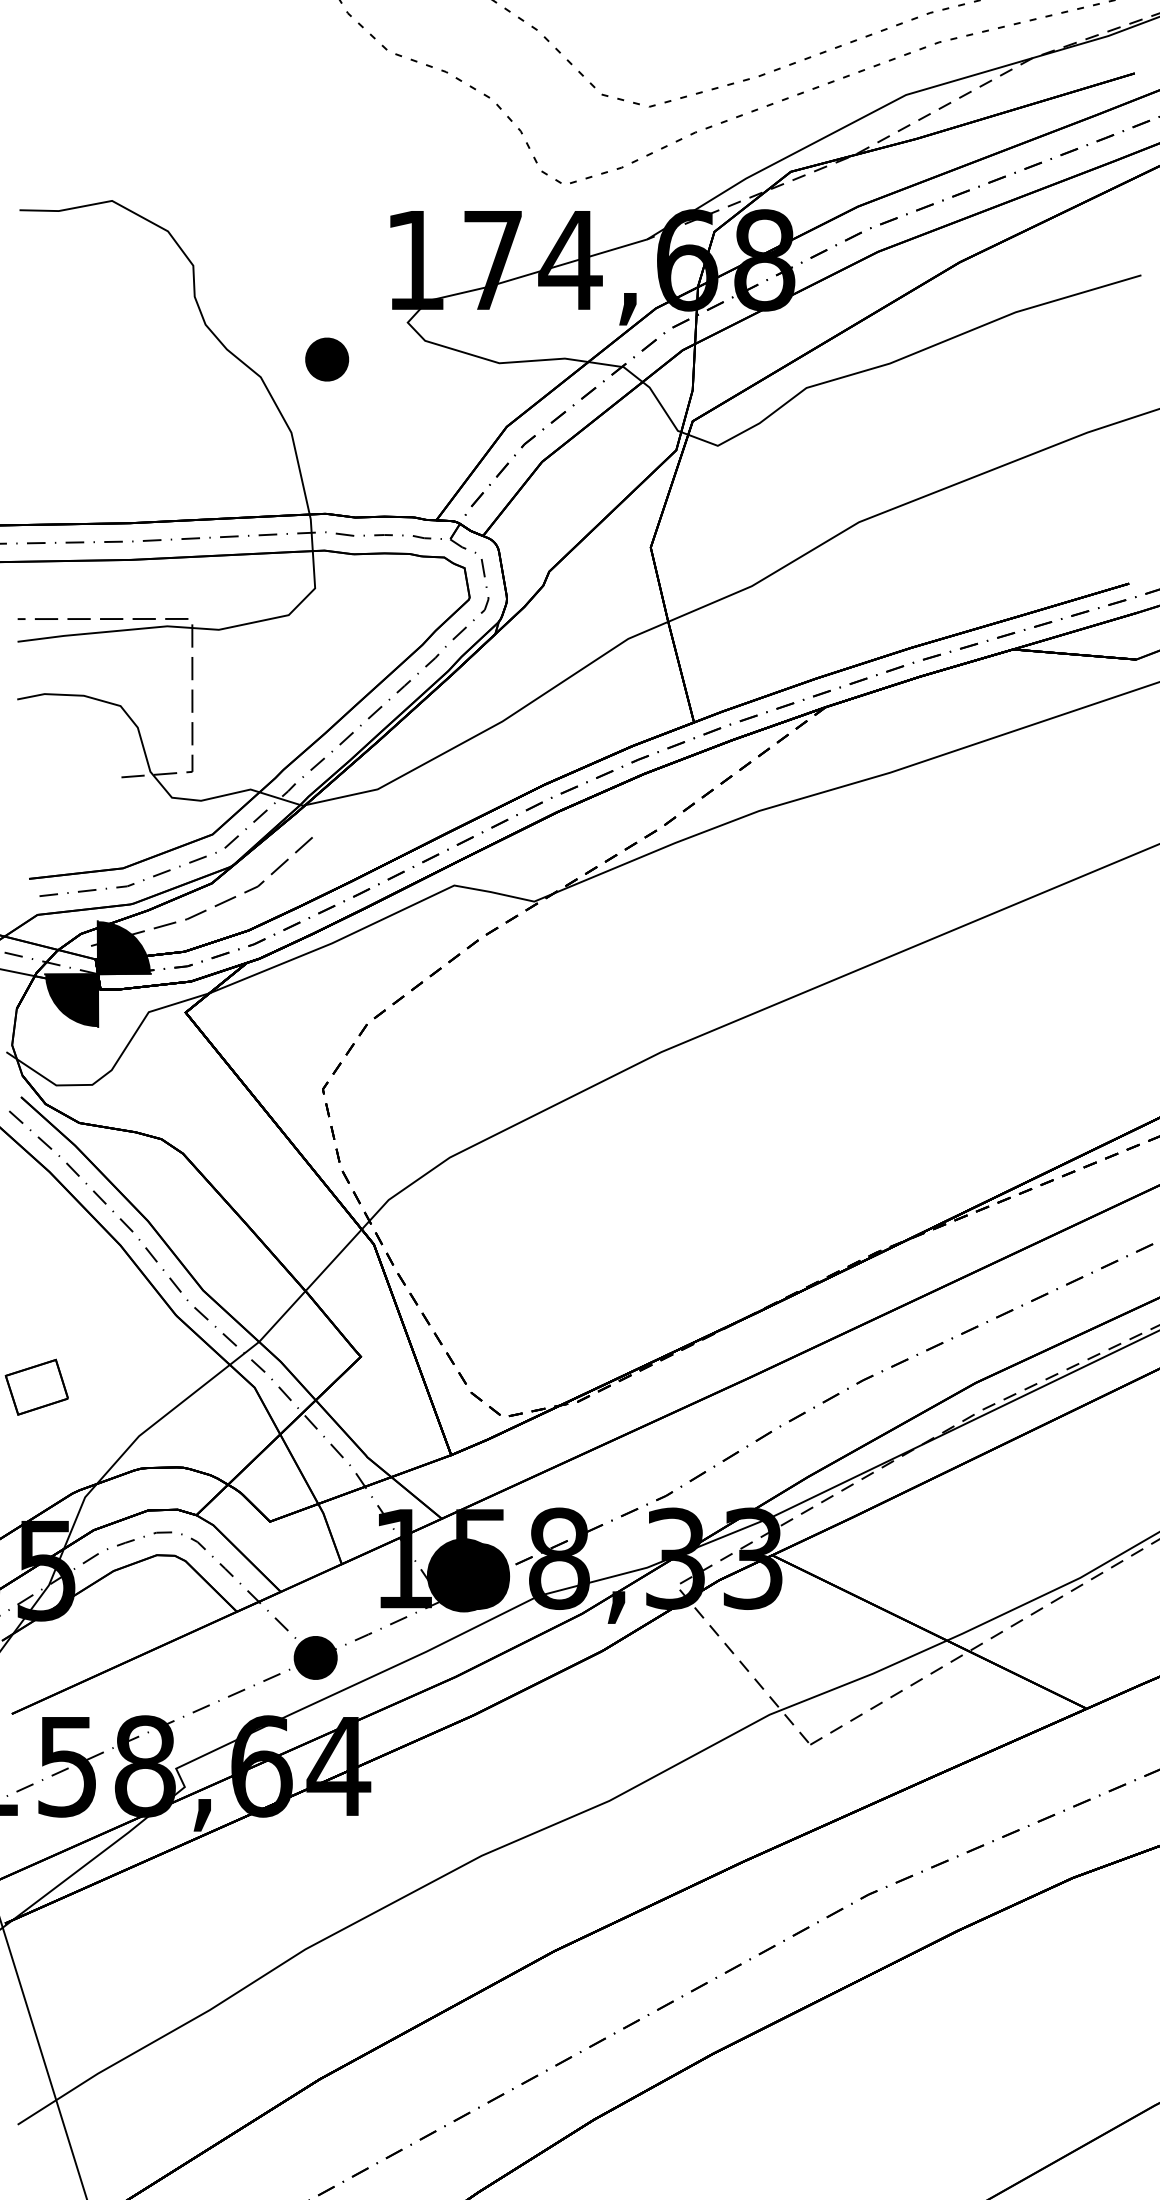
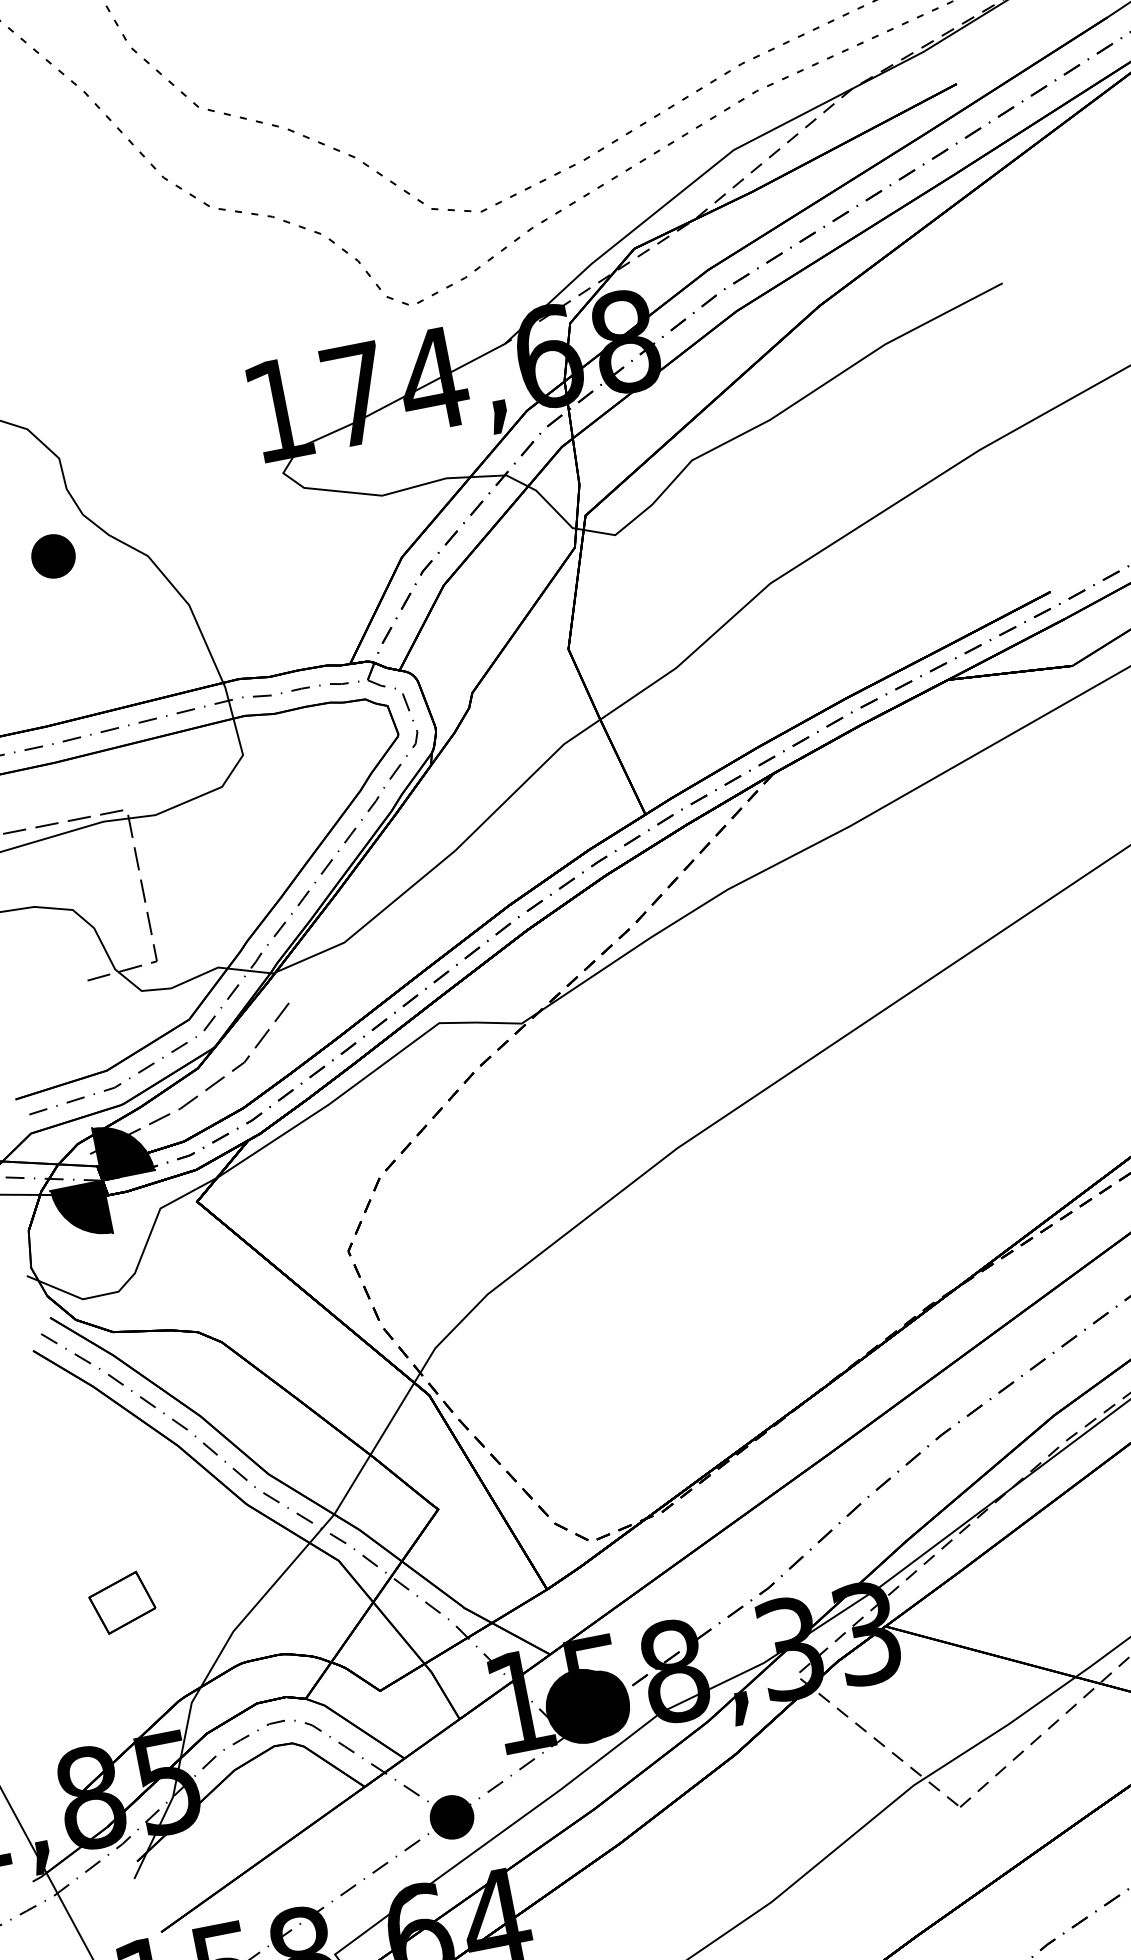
part: (327, 359) -> (53, 556), moved

